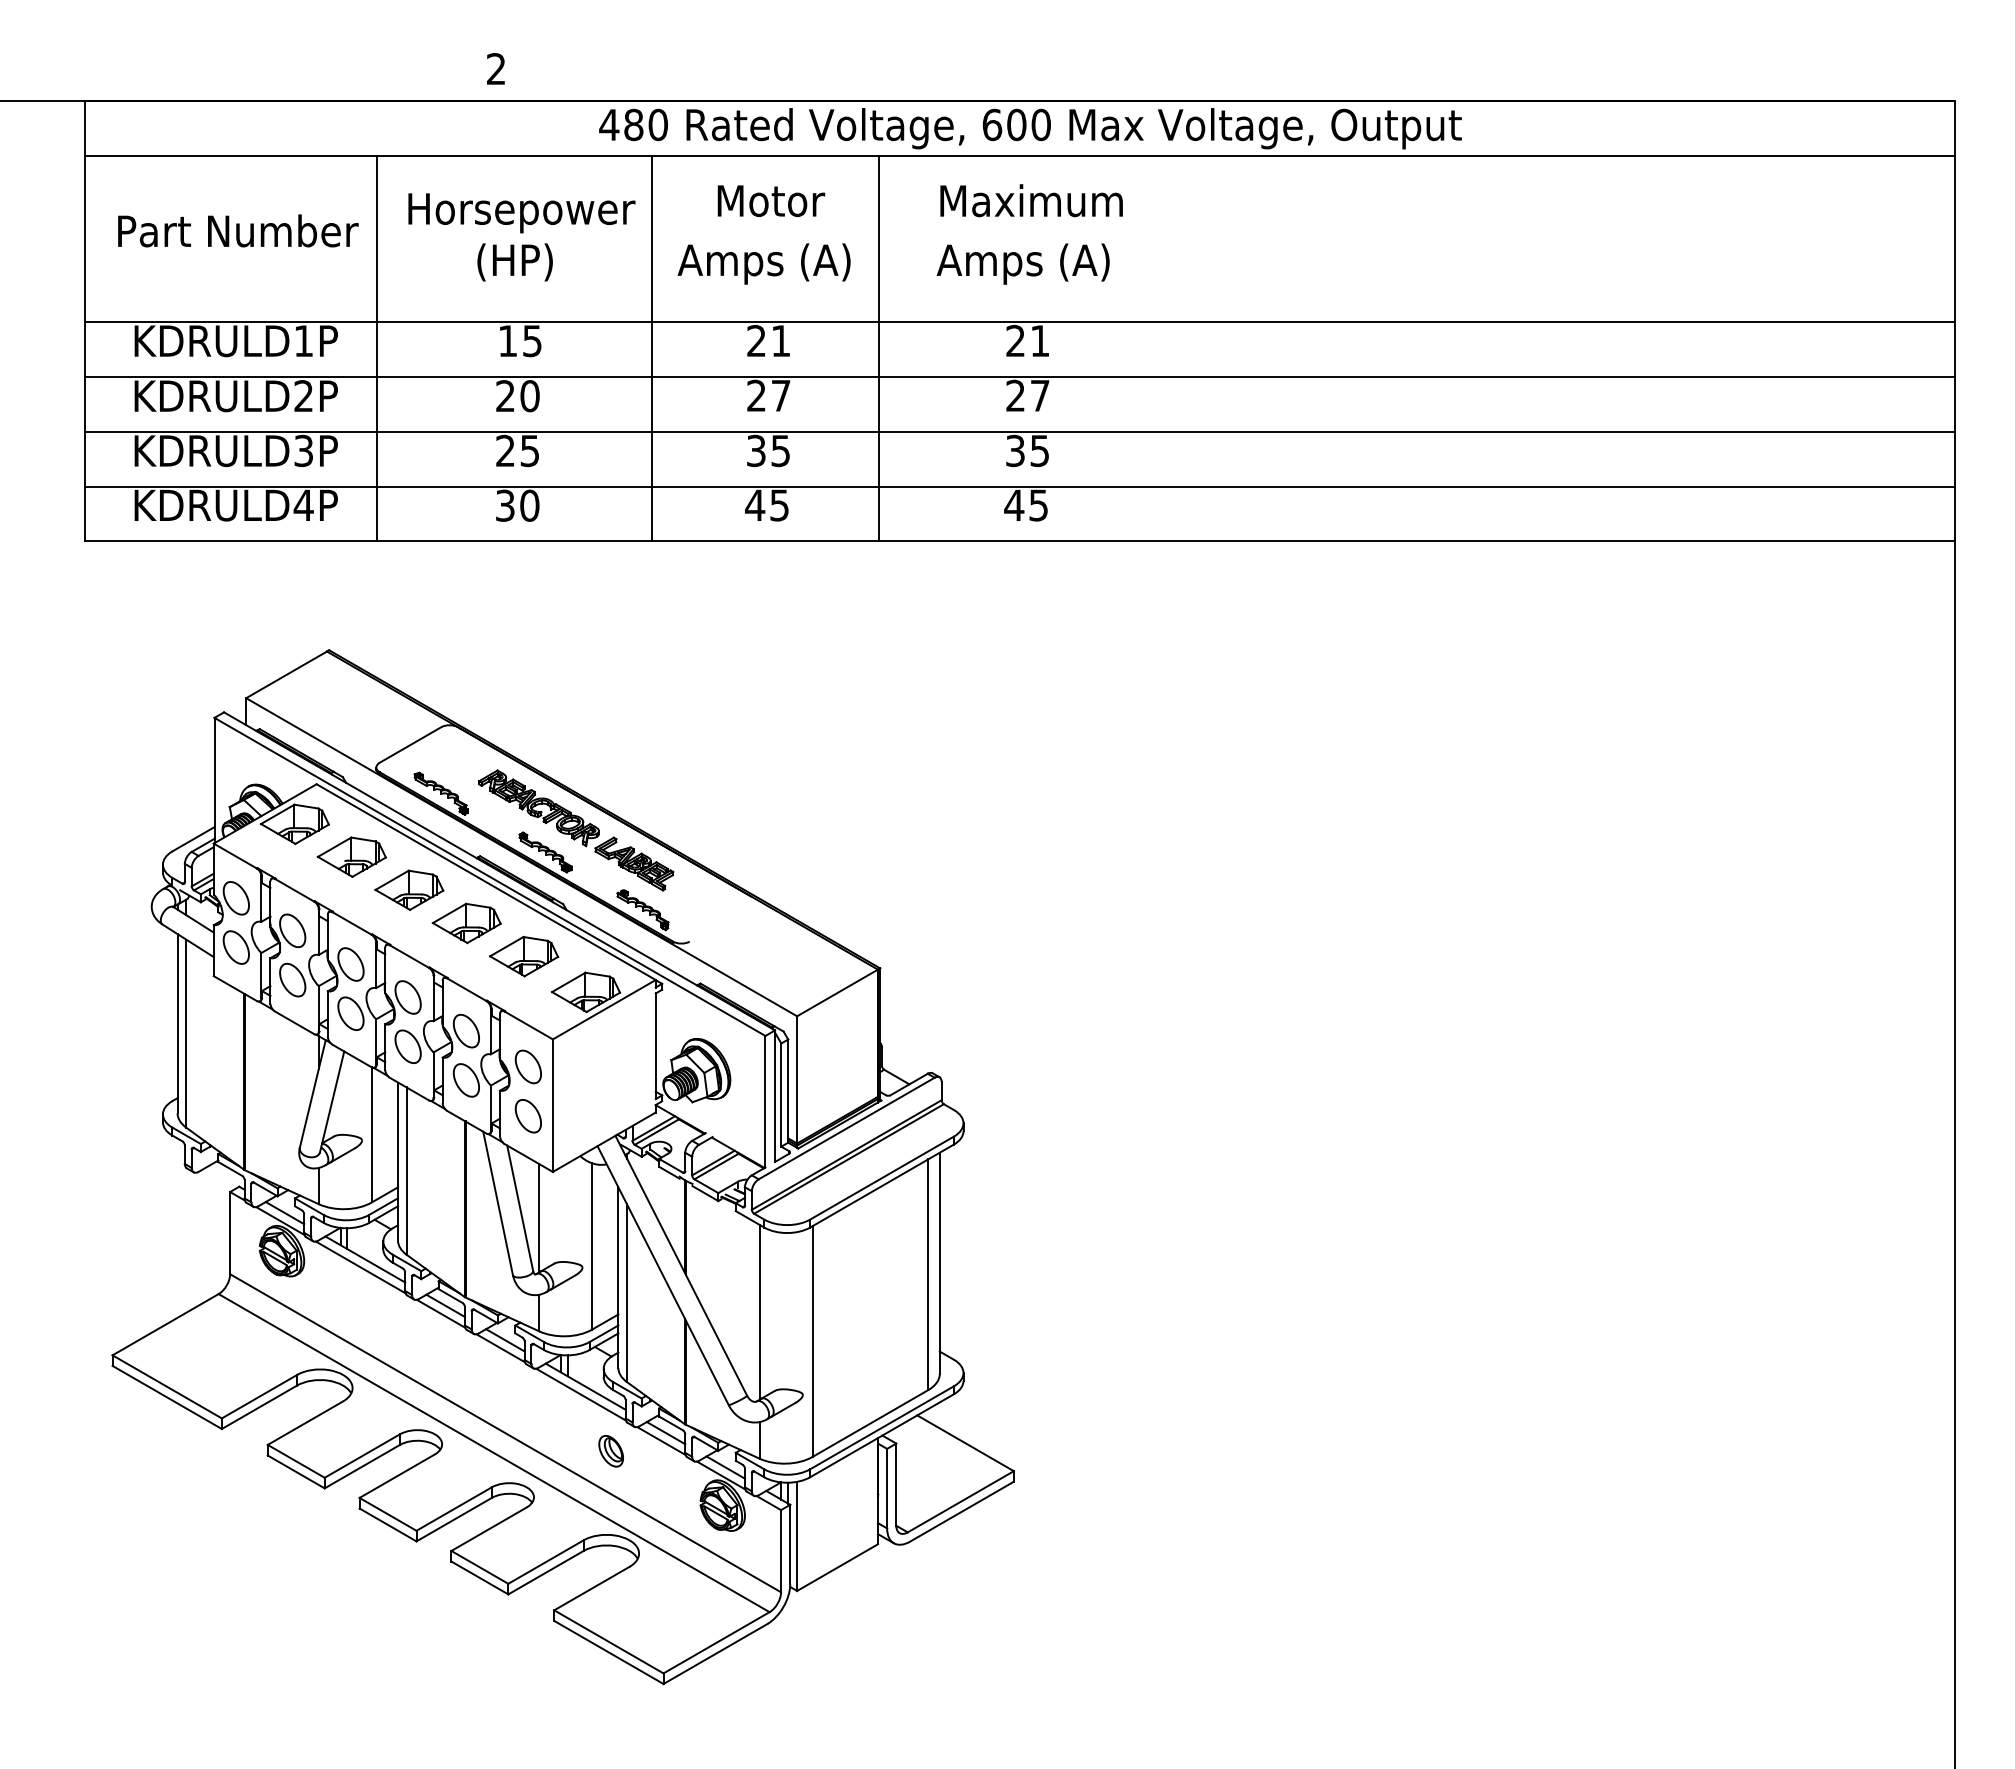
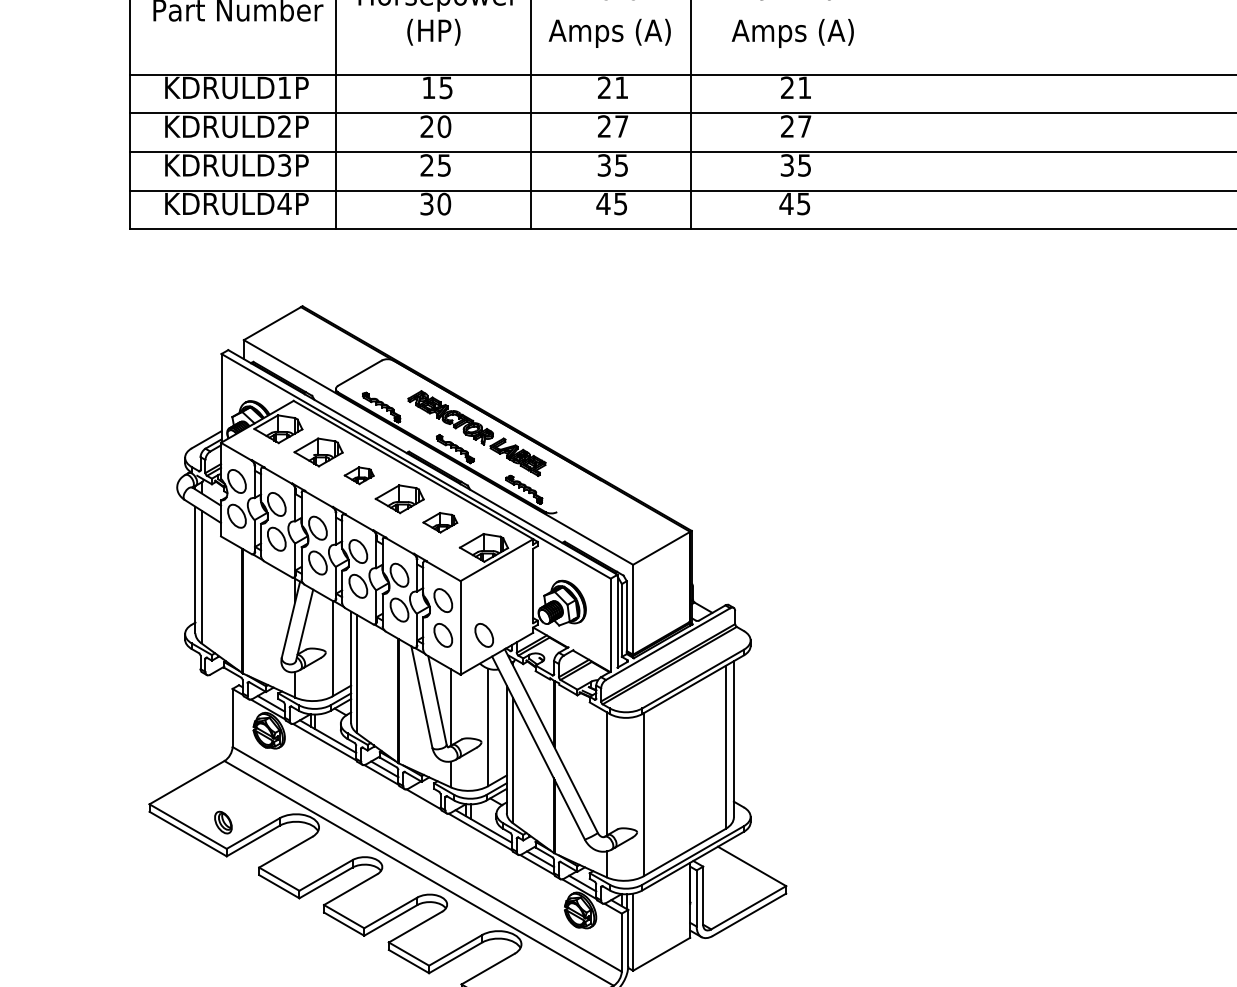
part: (409, 889) -> (359, 475), size x0.6
part: (524, 956) -> (440, 522), size x0.7
part: (585, 1116) -> (483, 635), added
line: (505, 1340) -> (427, 793), removed
part: (610, 1451) -> (222, 822), moved

